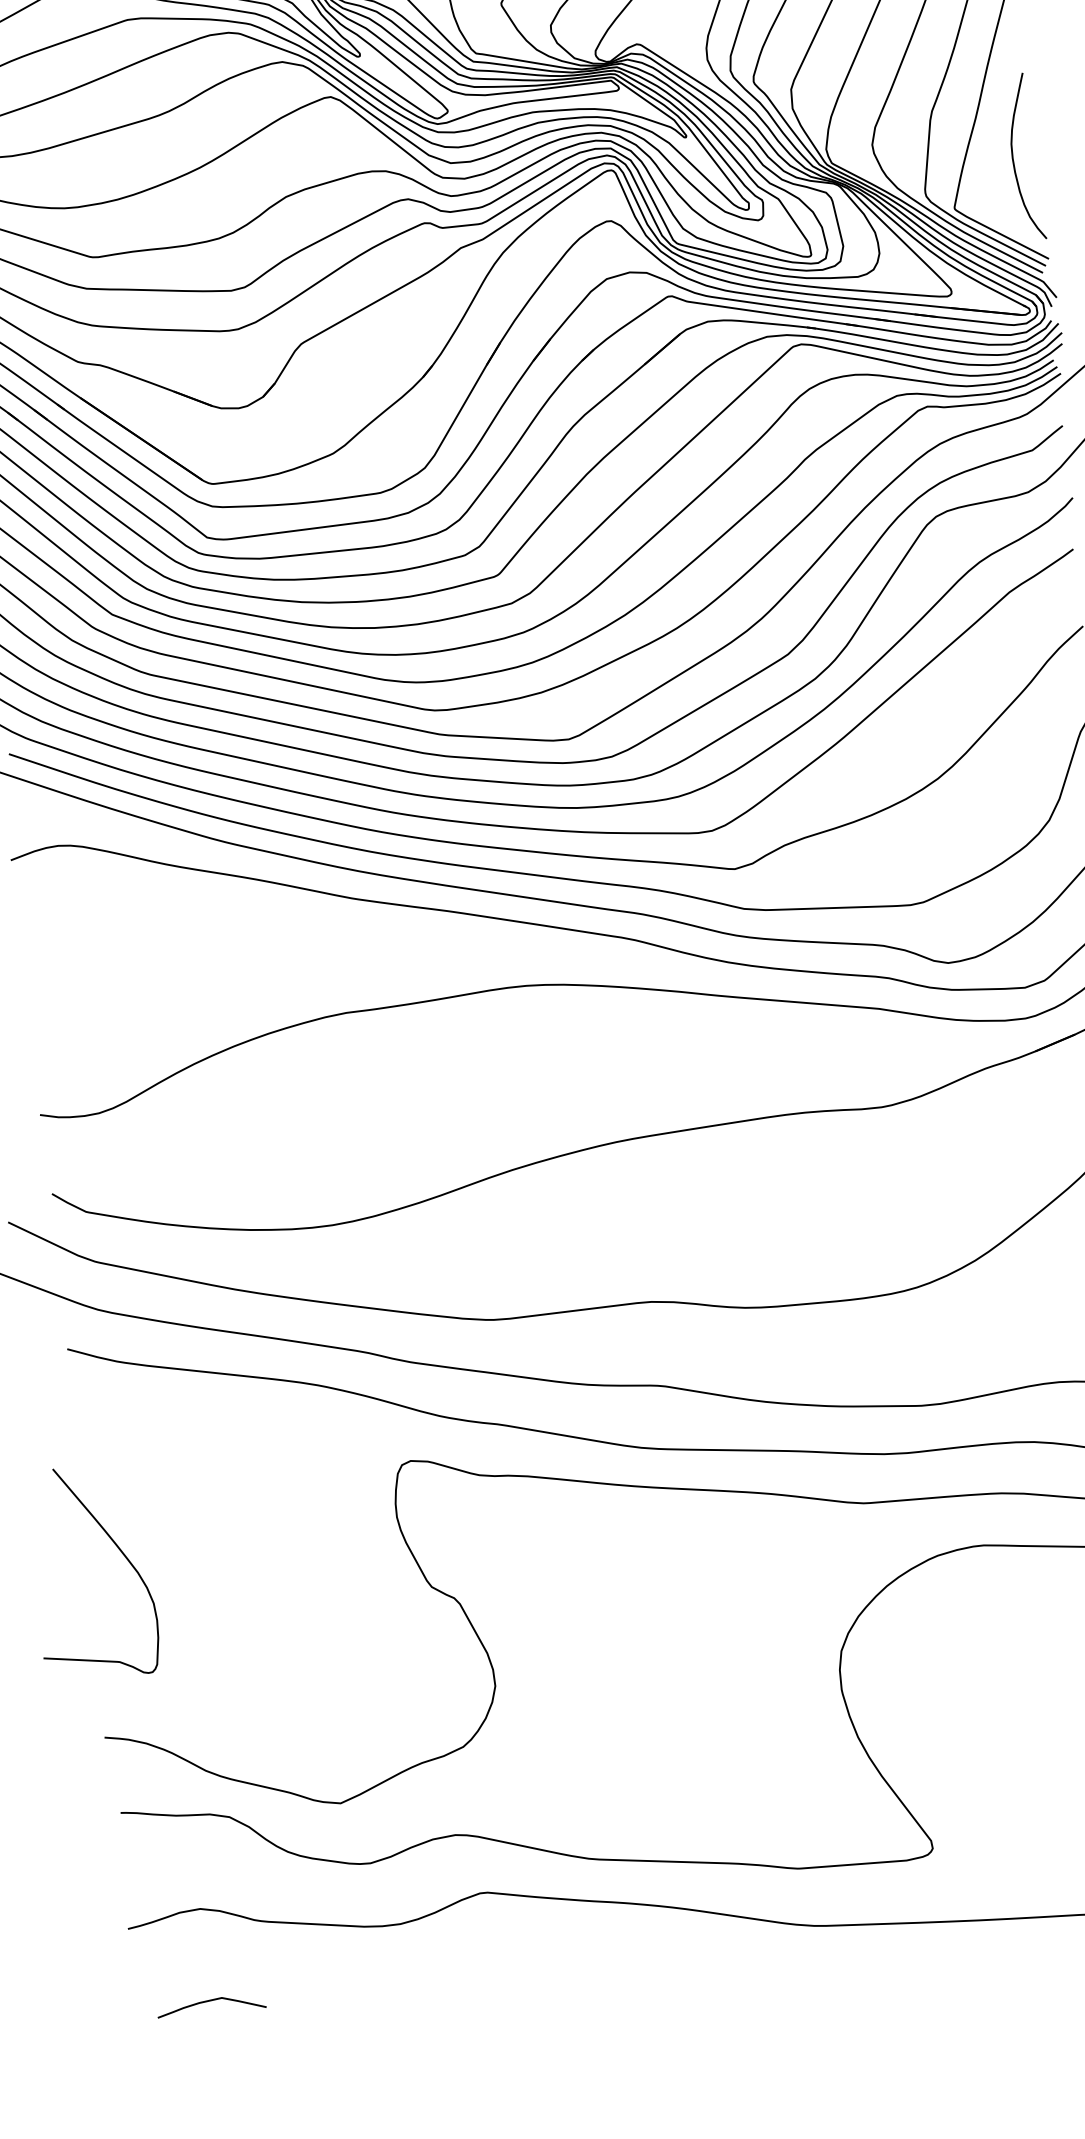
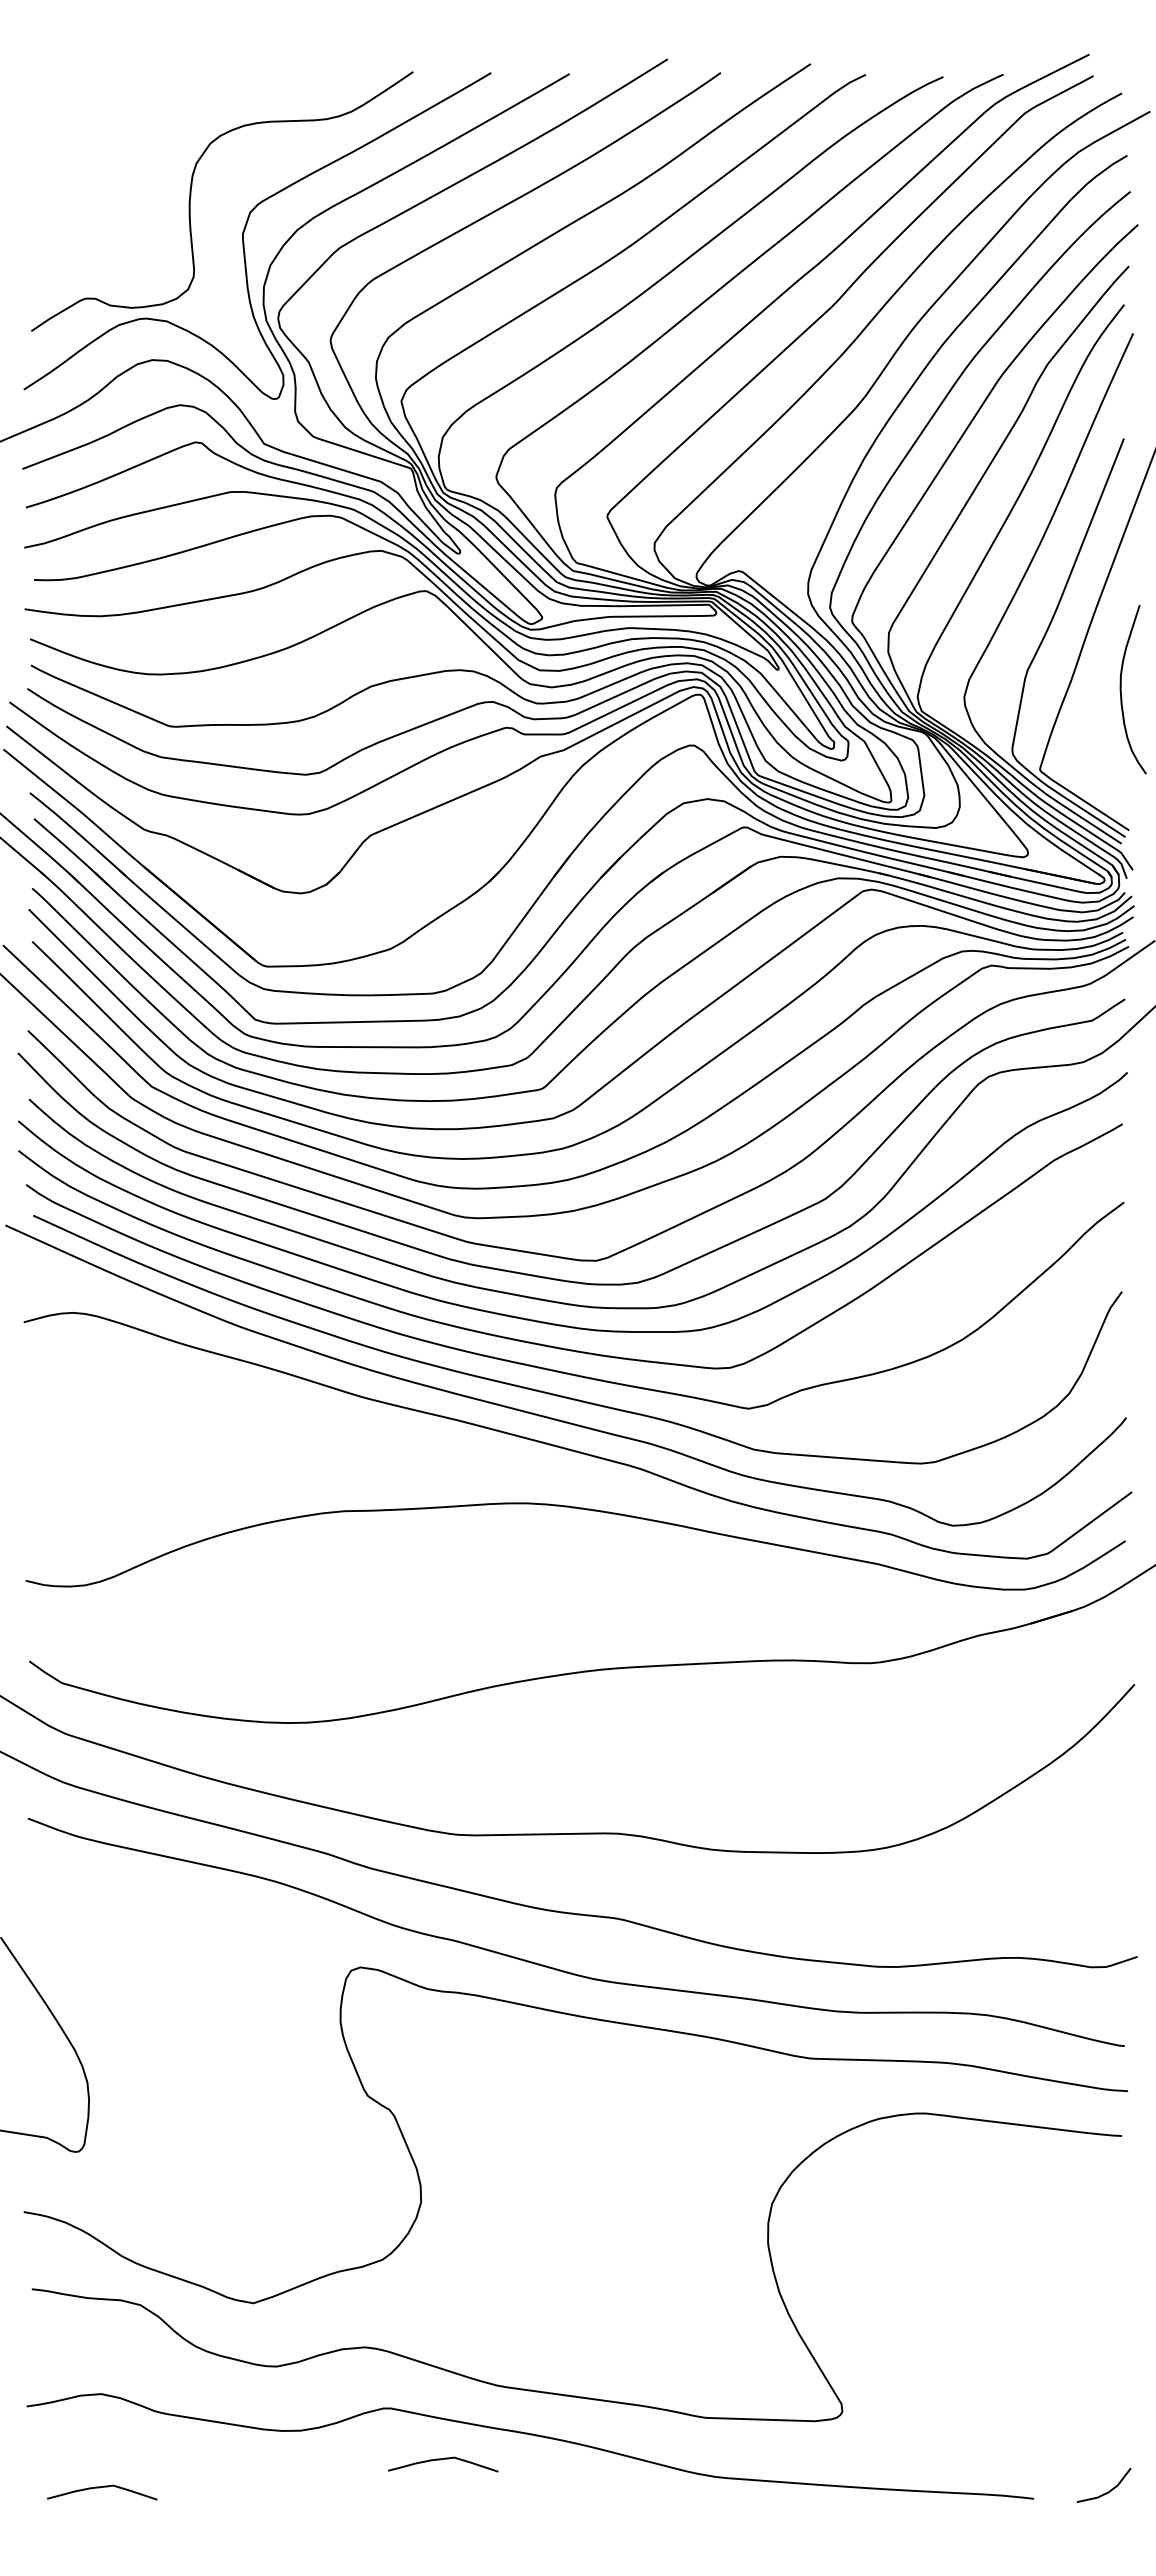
curve: (1013, 158) -> (1121, 689), moved
curve: (544, 1937) -> (443, 2459), added

